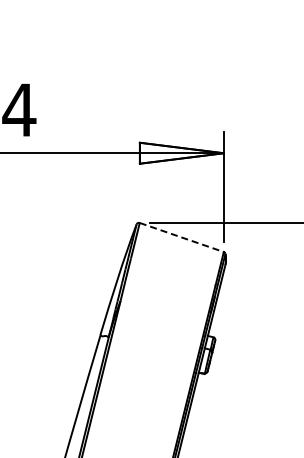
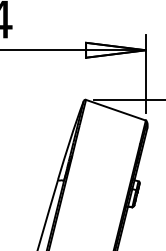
line: (182, 237) -> (116, 110), dashed -> solid

